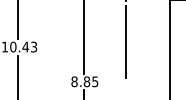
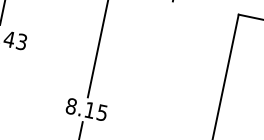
line: (125, 41) -> (160, 62), removed
text: (86, 81) -> (89, 109), 8.85 -> 8.15

